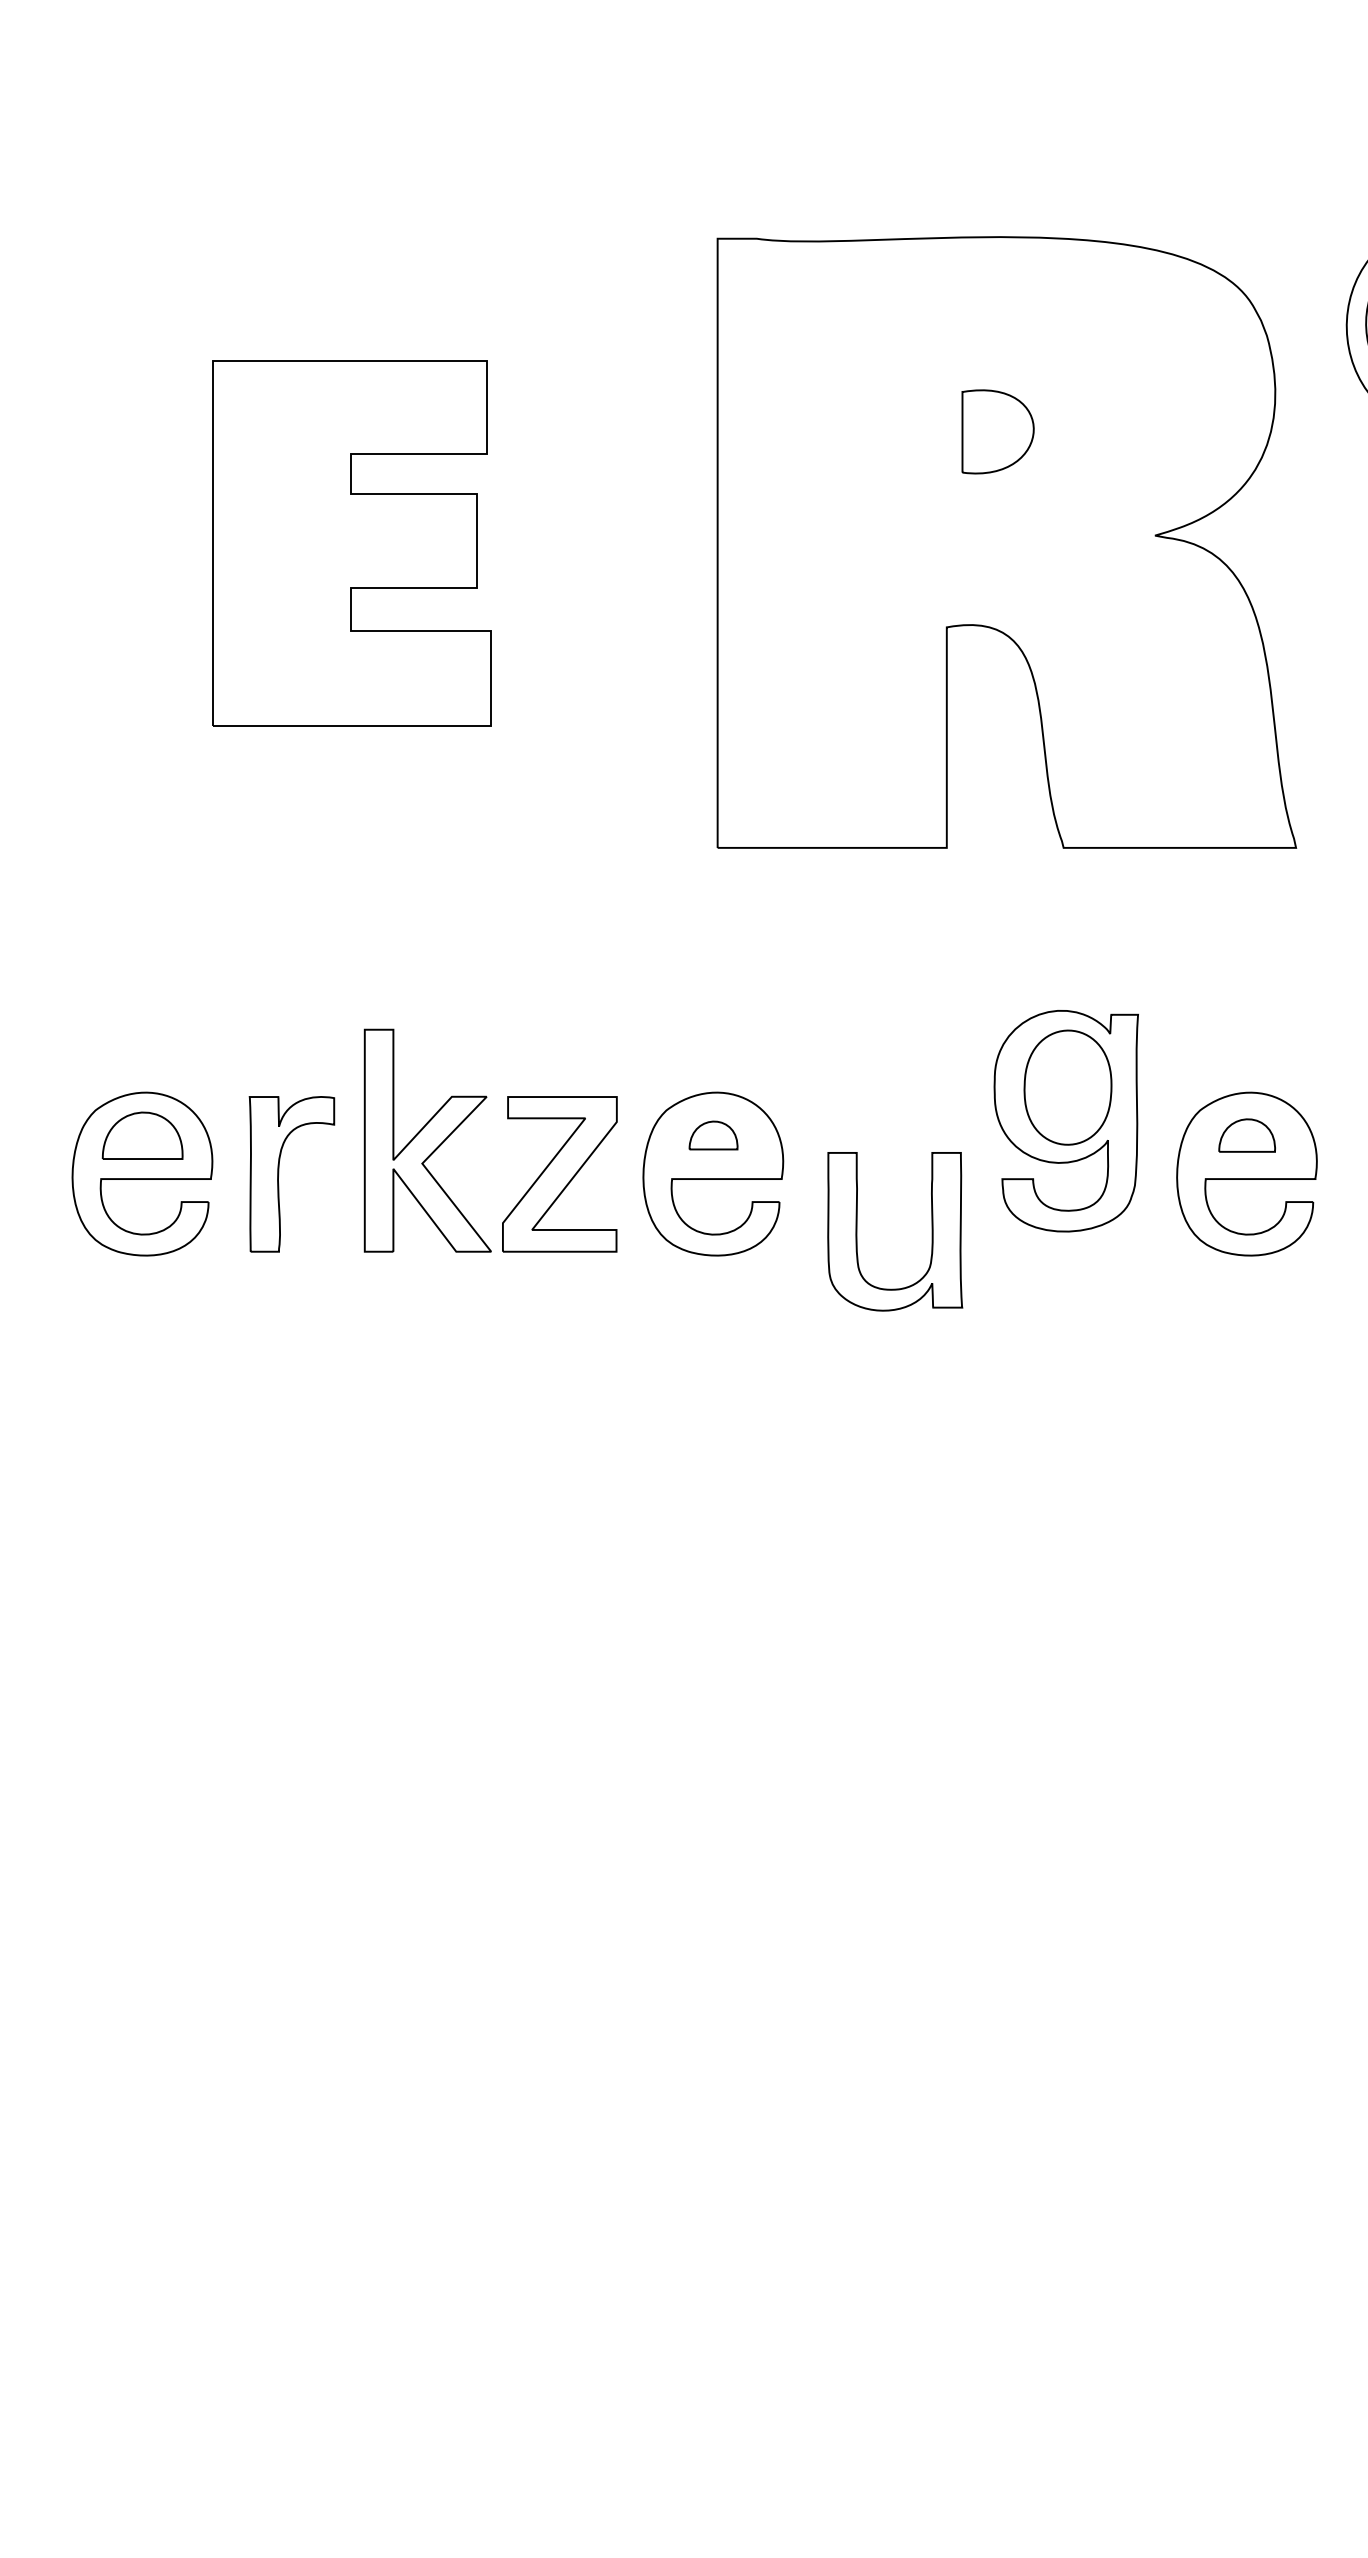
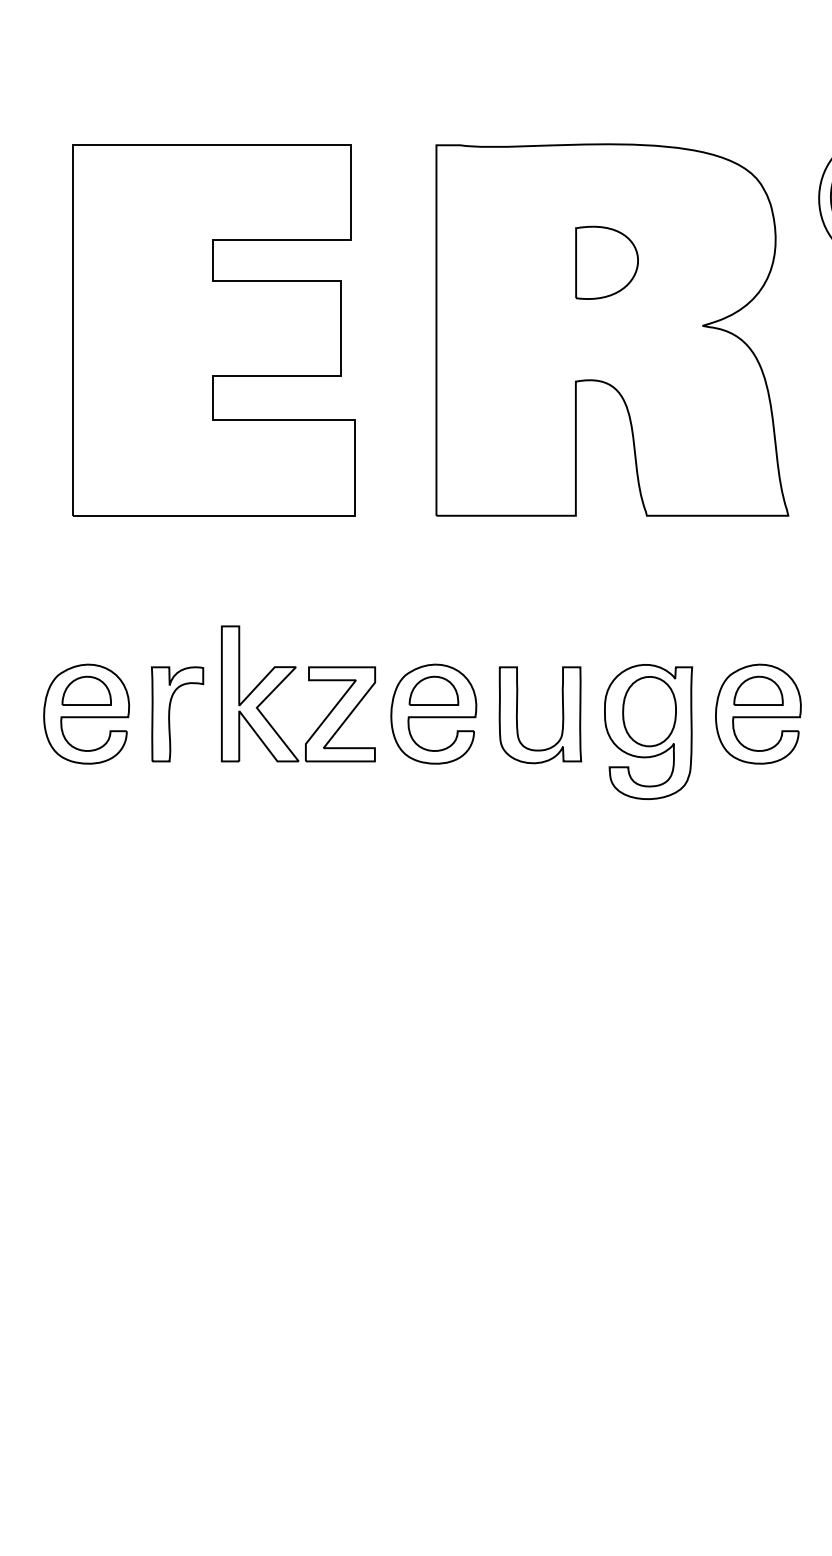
part: (997, 431) -> (606, 262), size x1.43
part: (351, 543) -> (213, 330), size x1.67
part: (1066, 1120) -> (648, 731), moved
part: (712, 1135) -> (433, 690), size x1.67
part: (1247, 1135) -> (758, 690), size x1.43
part: (931, 1232) -> (562, 715), moved

